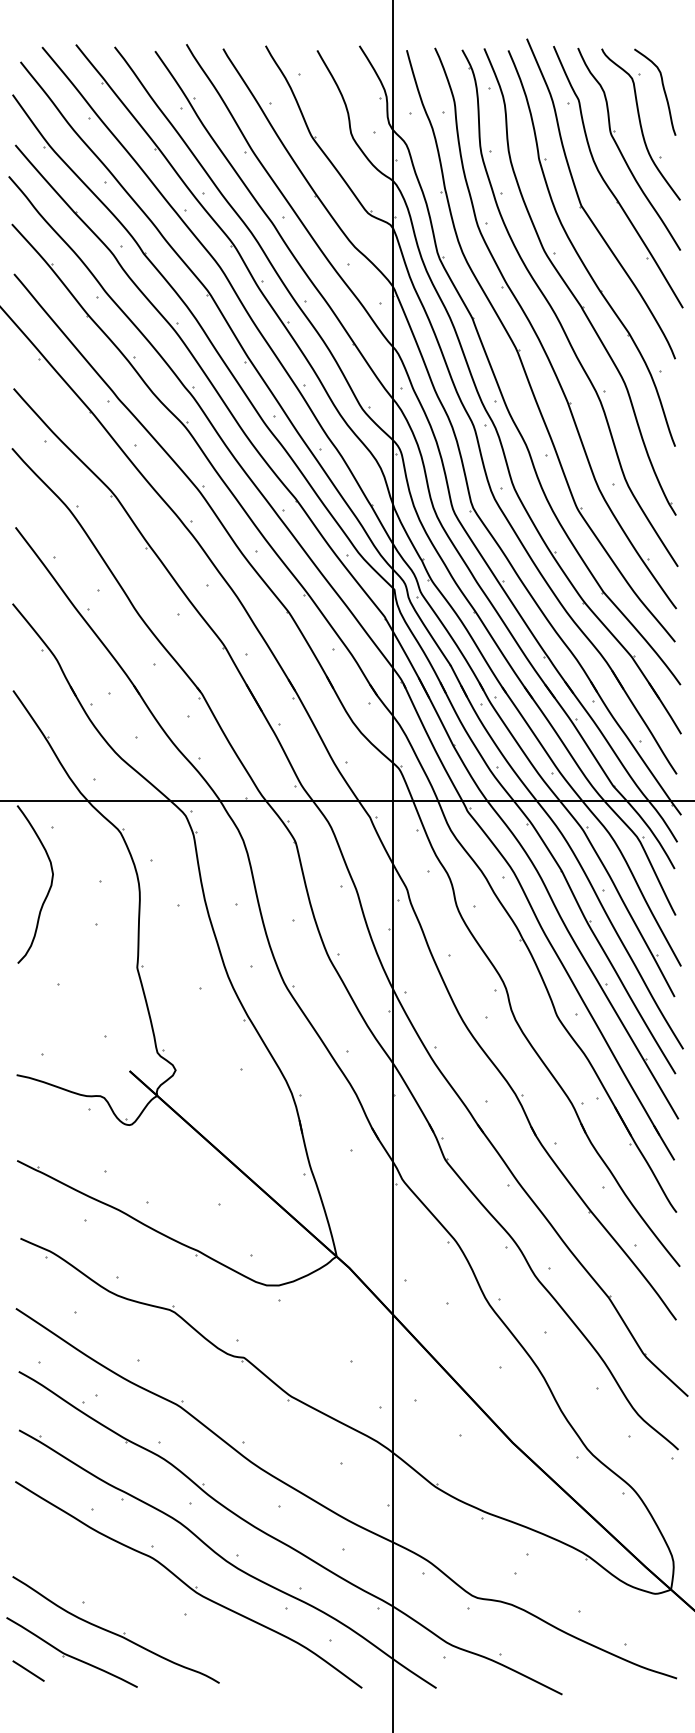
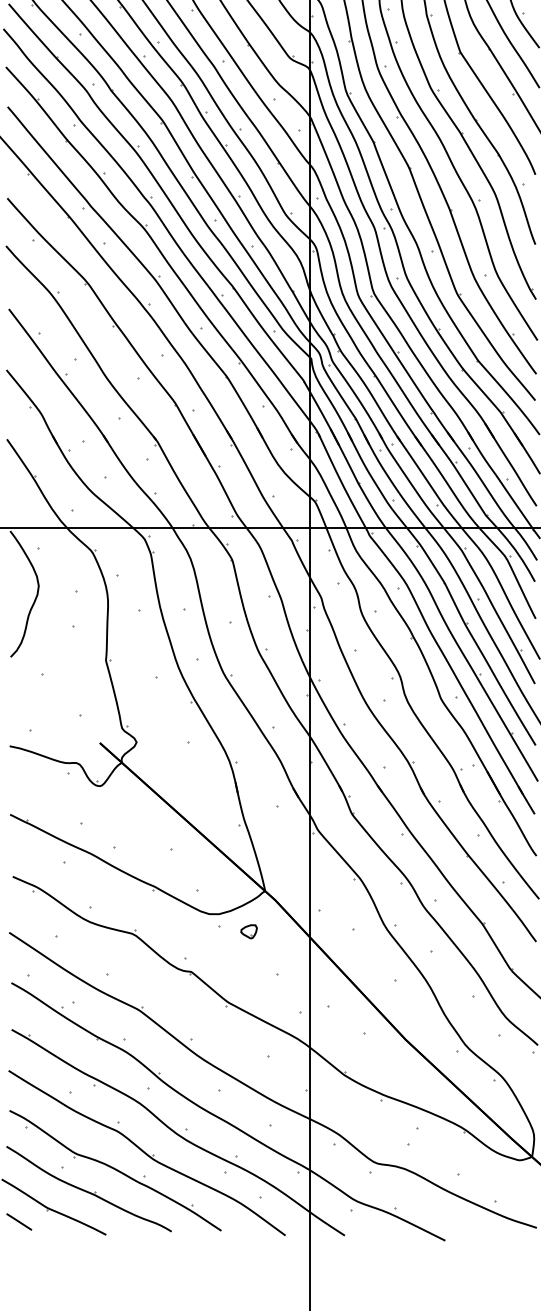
part: (316, 1307) -> (249, 931), added
part: (149, 1606) -> (115, 1170), added

